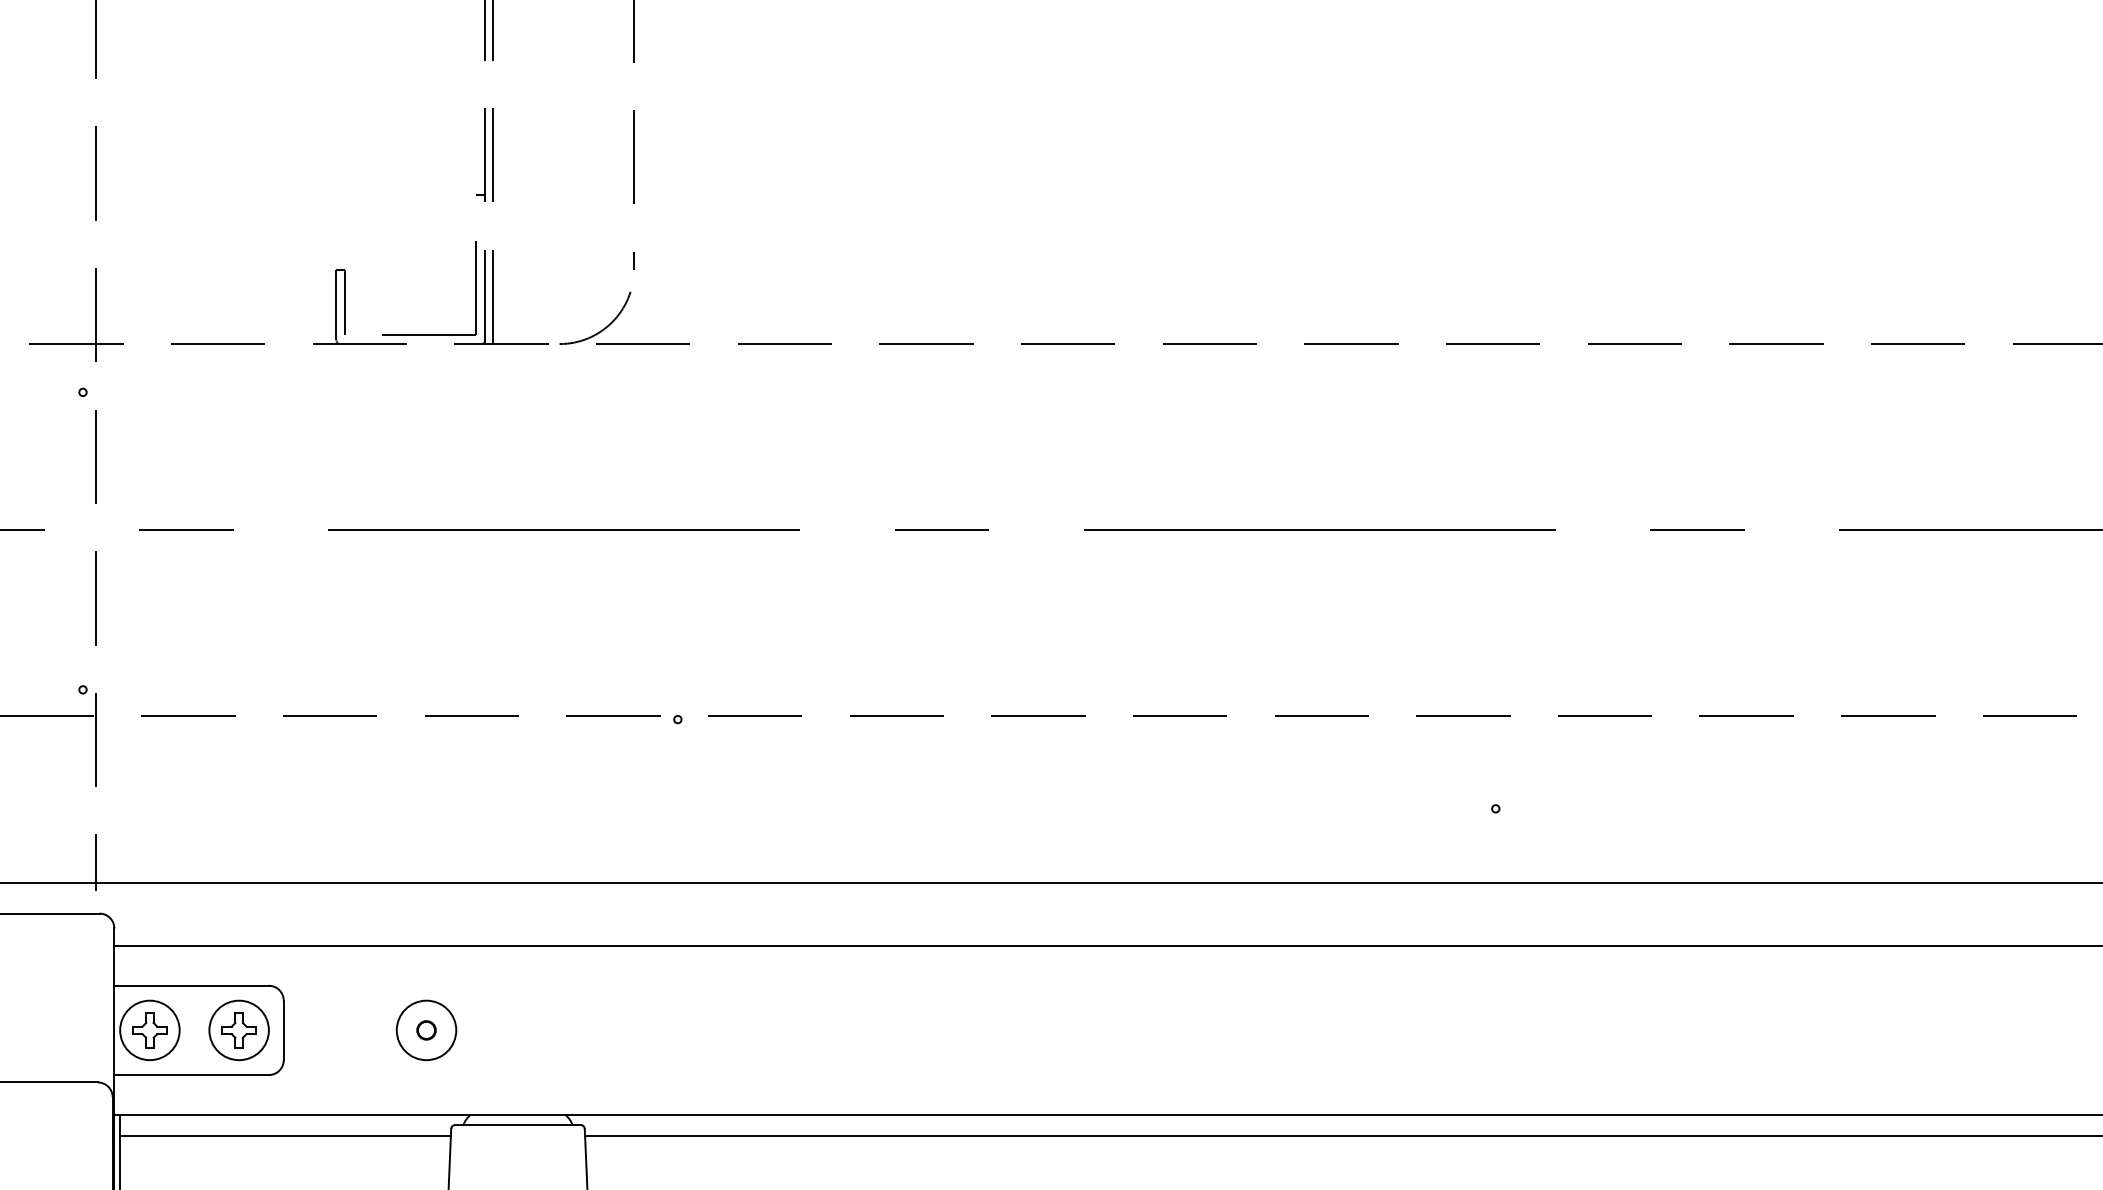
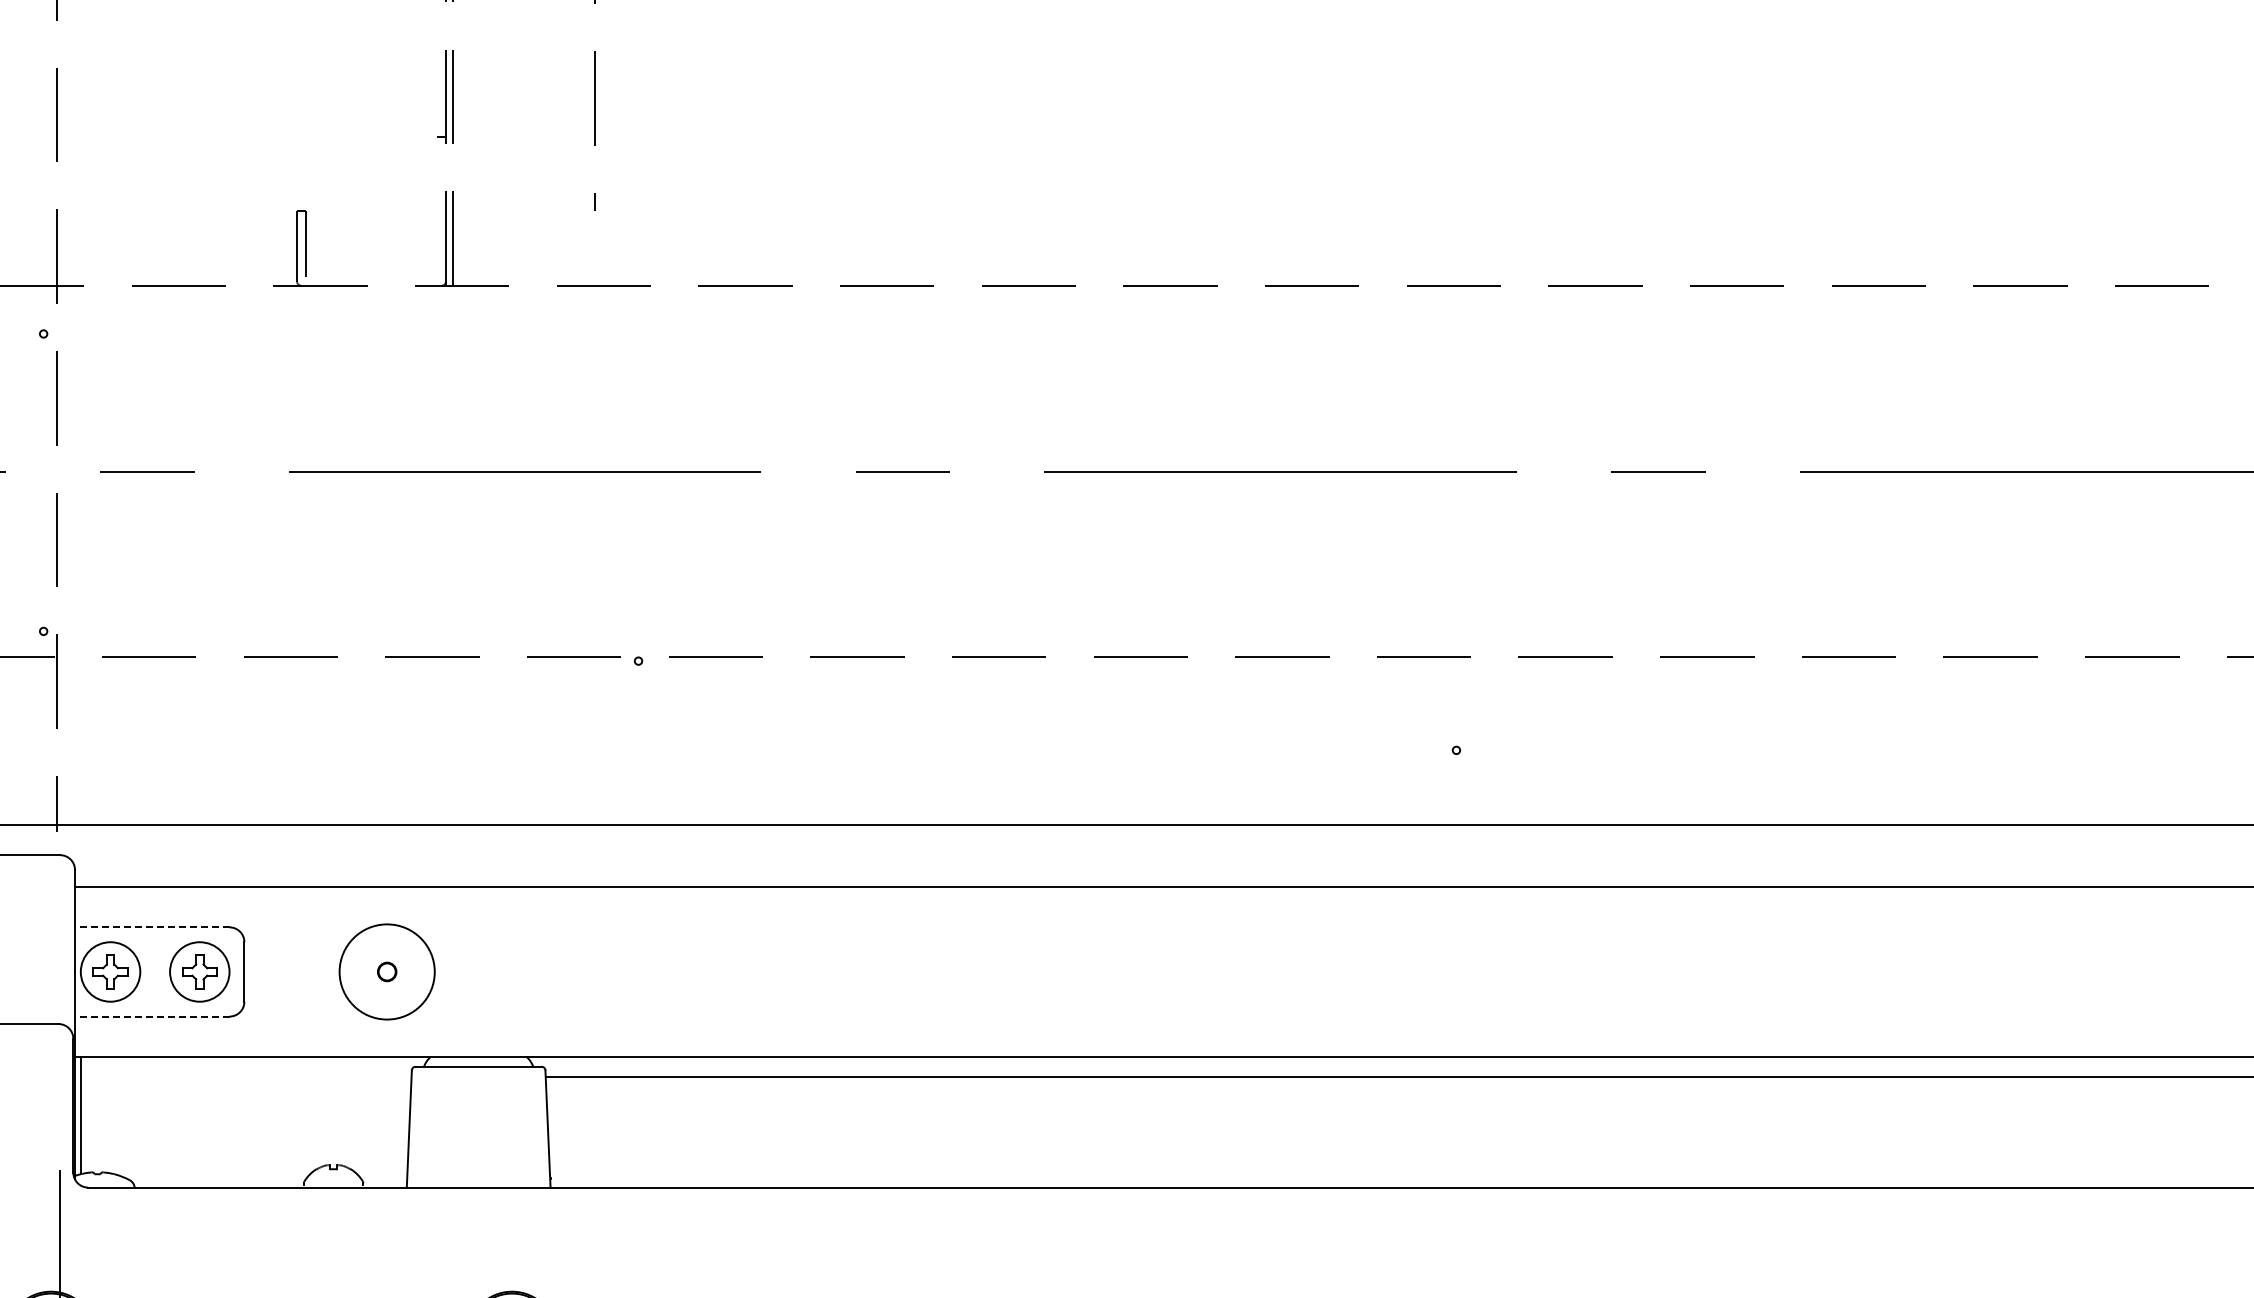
part: (475, 287) -> (436, 229), removed
arc: (603, 327) -> (564, 269), removed
line: (190, 985) -> (151, 927), solid -> dashed
circle: (425, 1029) -> (386, 971), size x1.6
line: (190, 1074) -> (151, 1016), solid -> dashed
line: (284, 1135) -> (245, 1077), removed

